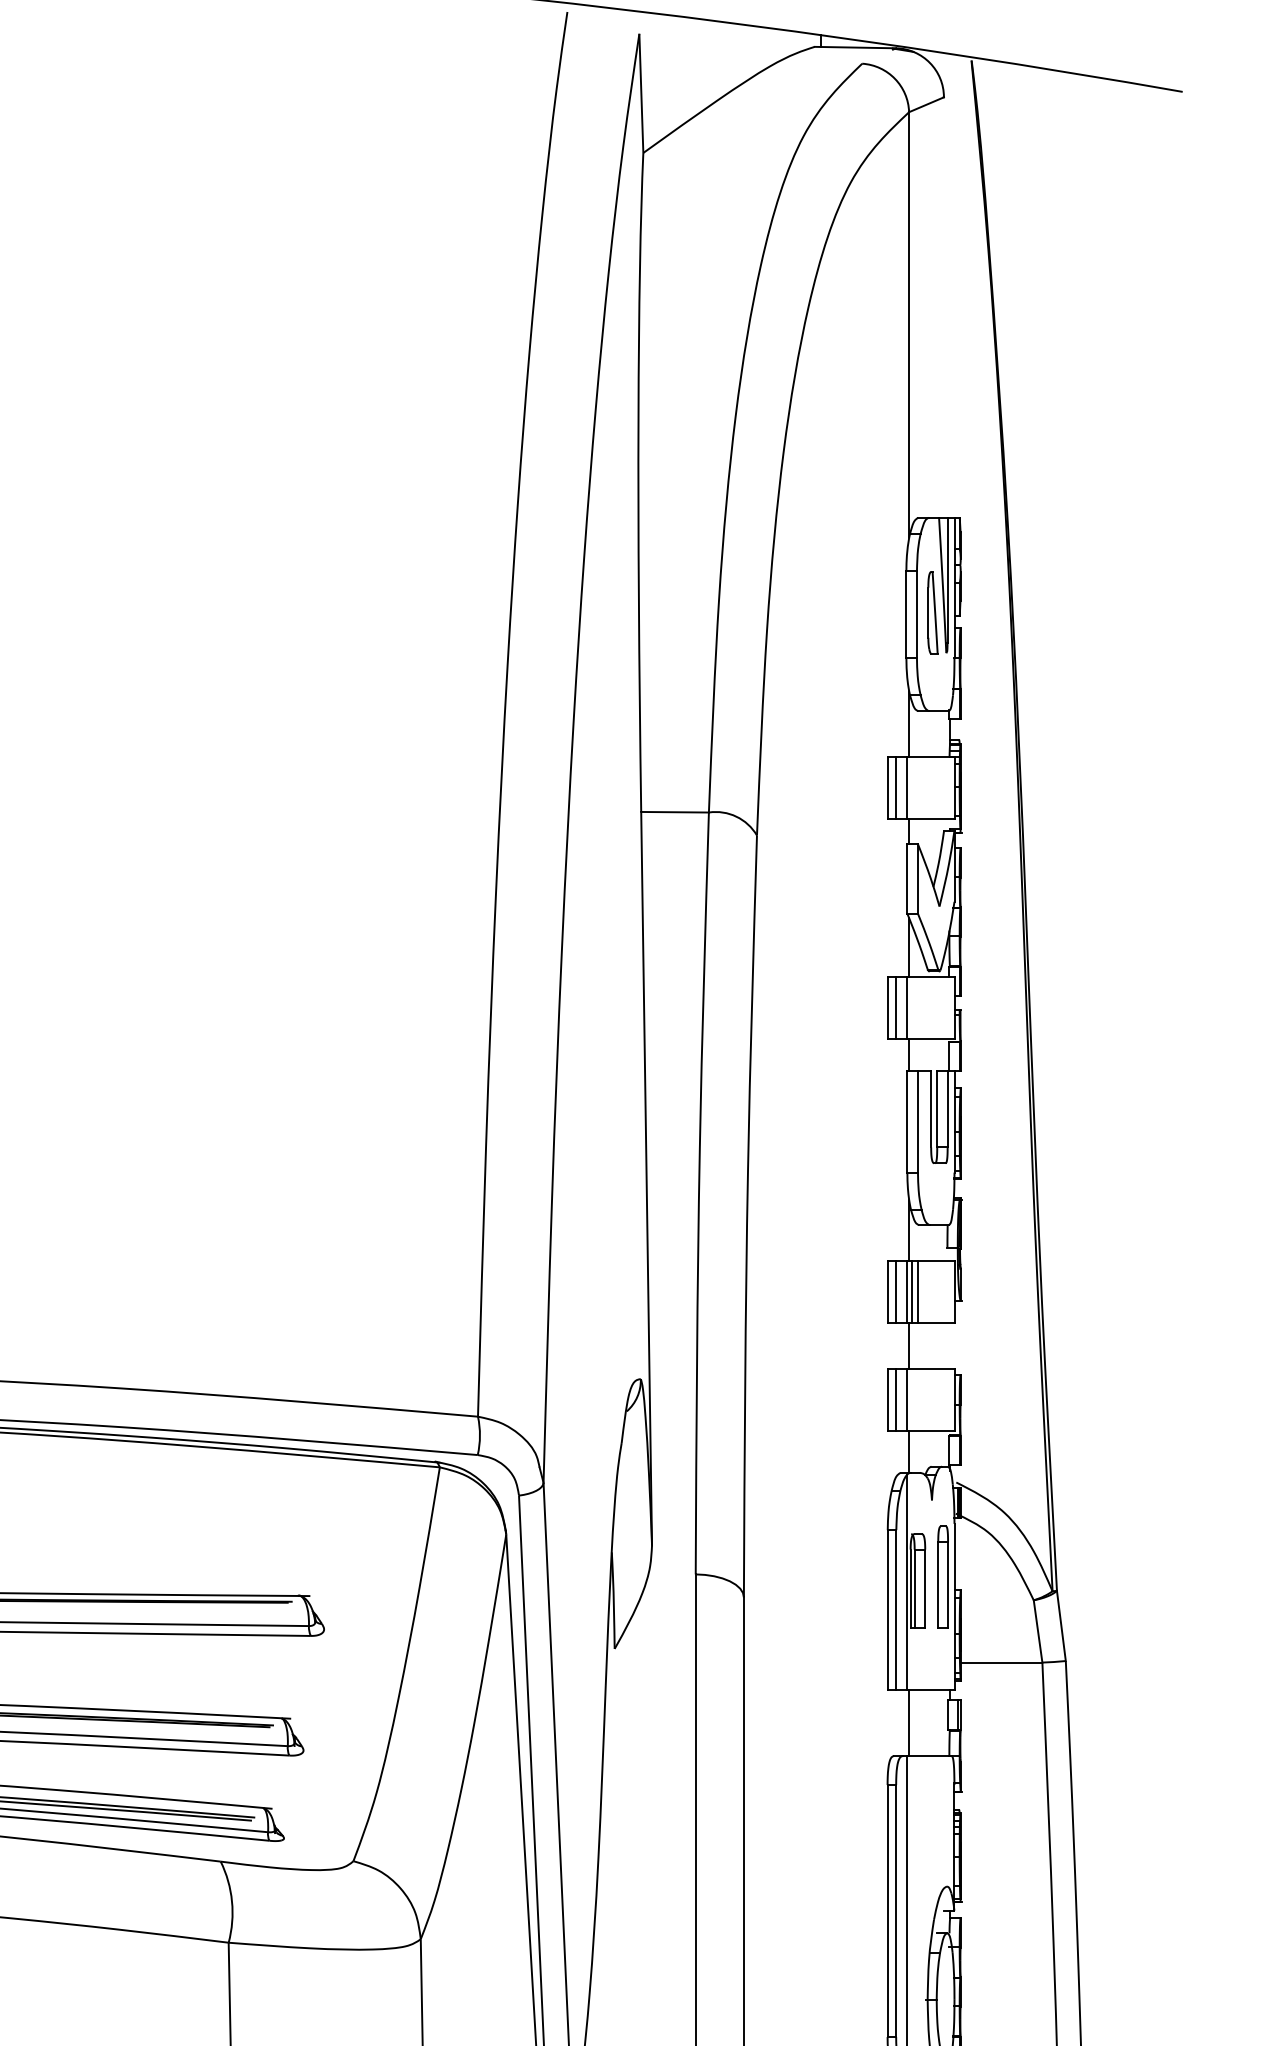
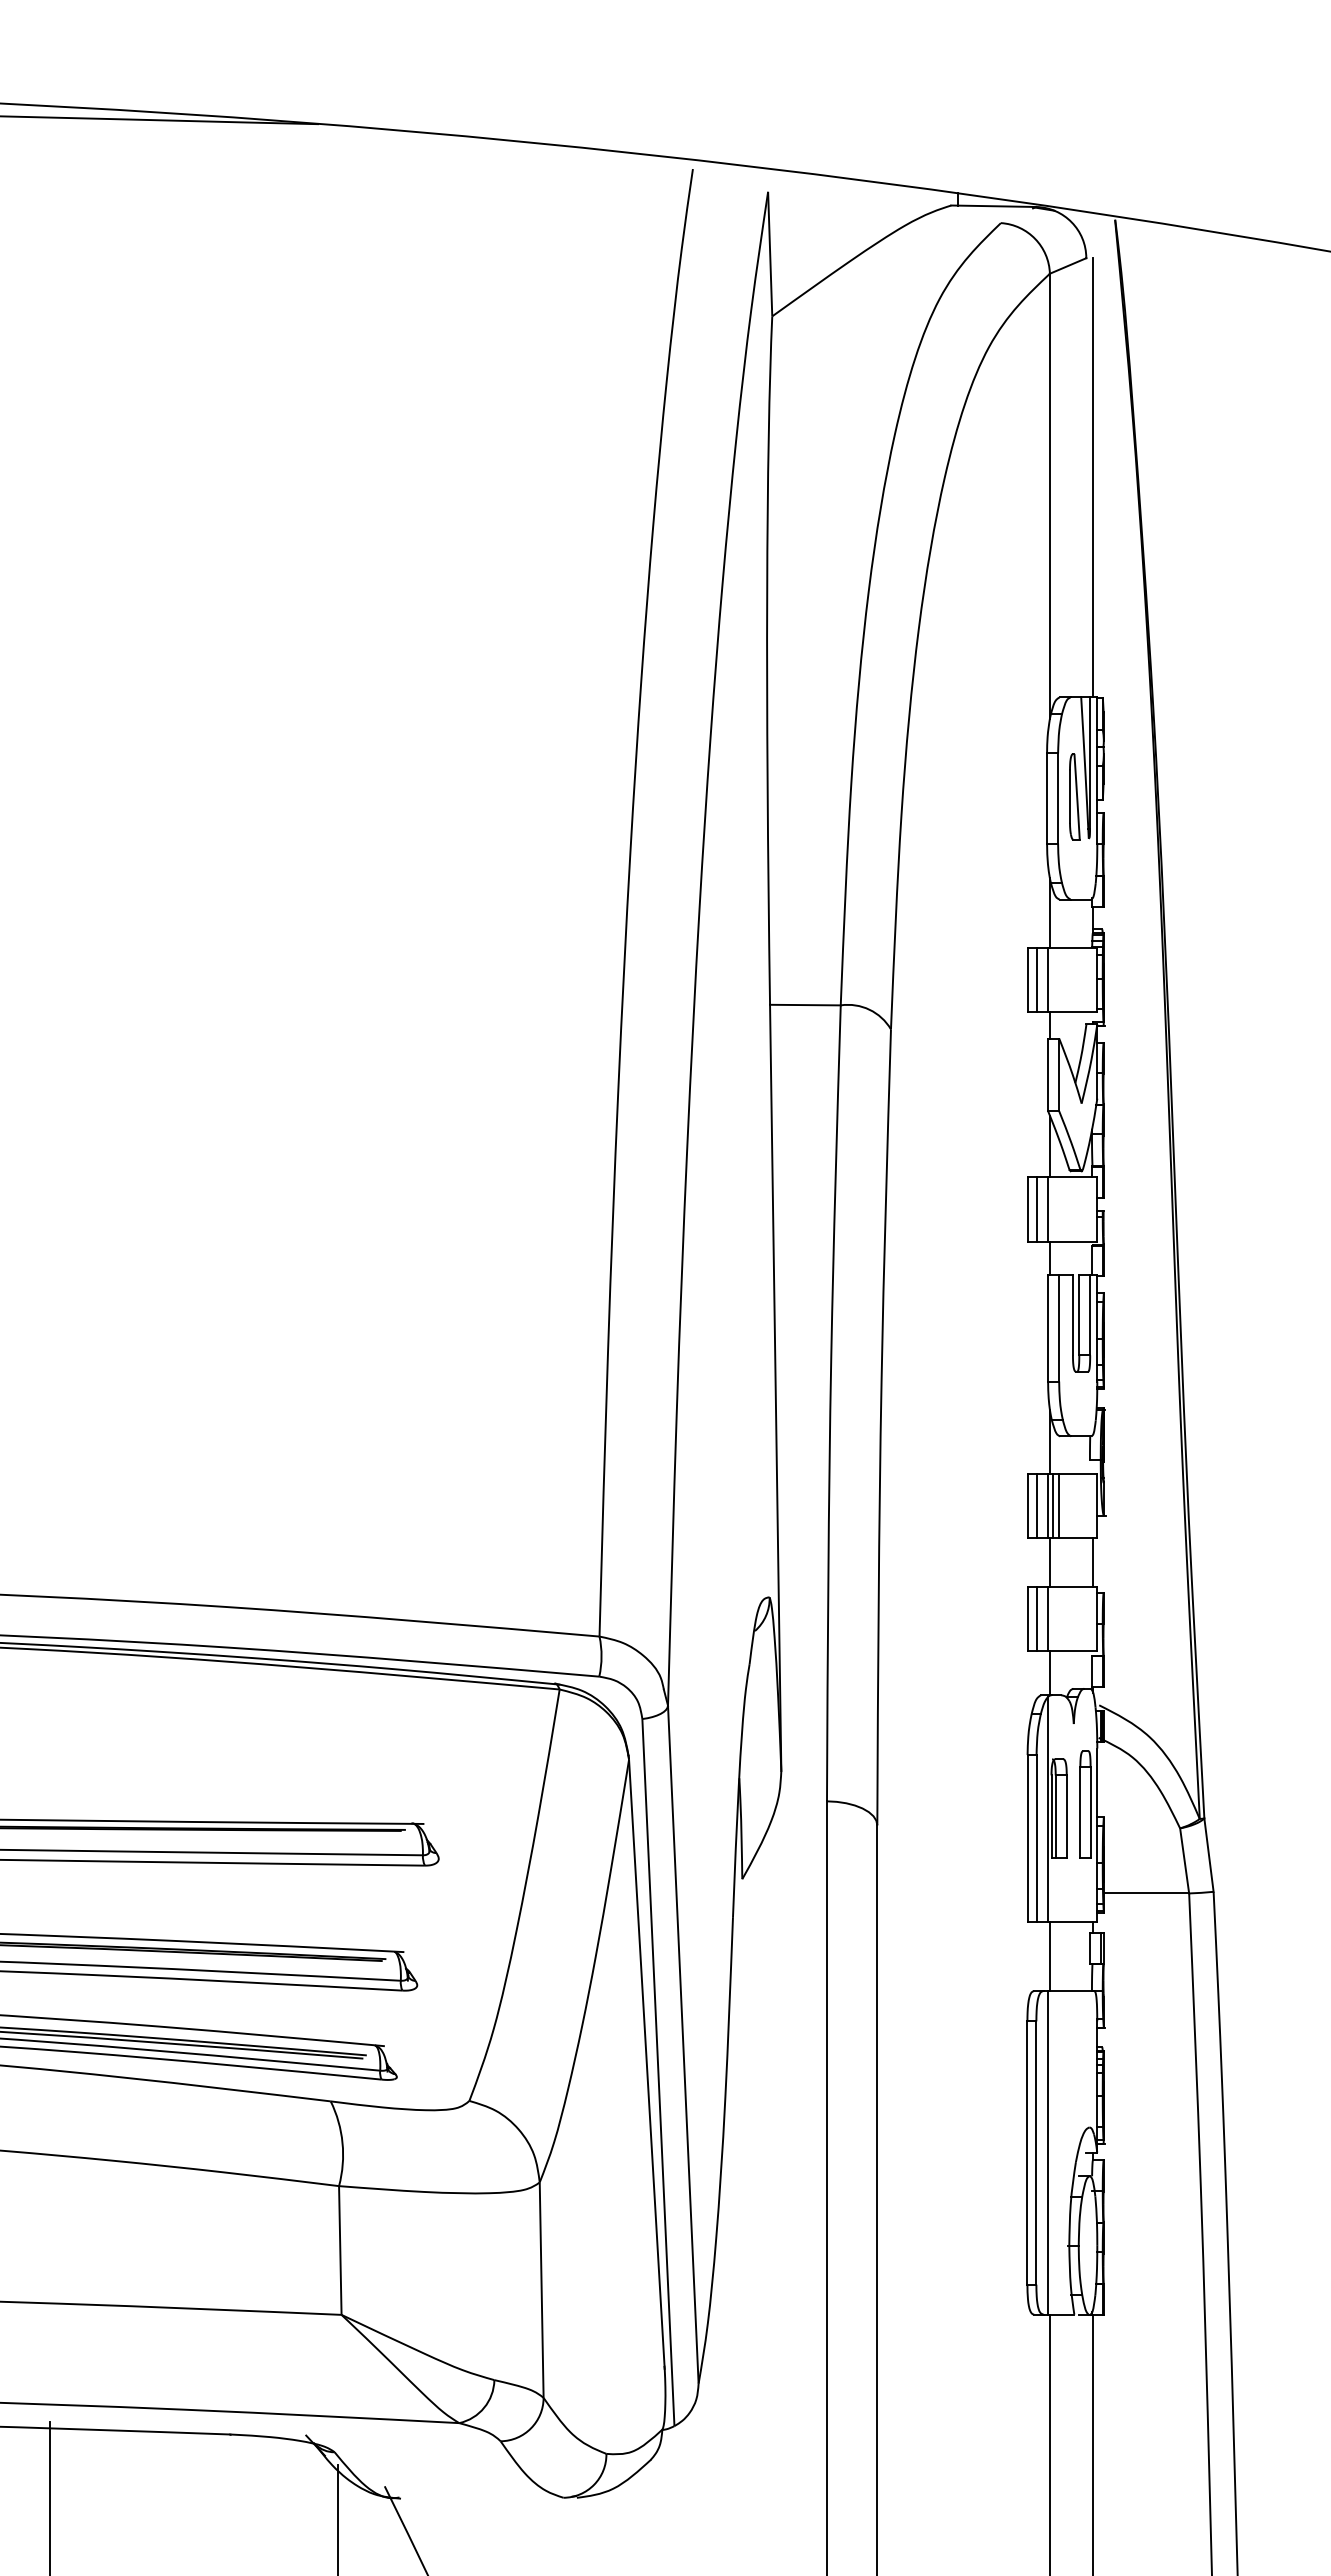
line: (950, 307) -> (1093, 477), added
line: (950, 1345) -> (1093, 1562), added

